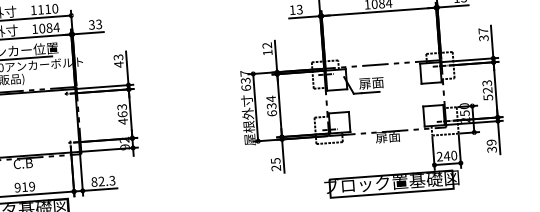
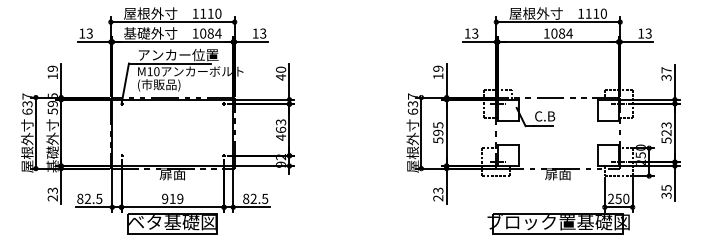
text: (91, 24) -> (255, 33), 33 -> 13
text: (267, 45) -> (438, 68), 12 -> 19
text: (117, 57) -> (280, 69), 43 -> 40
text: (371, 83) -> (544, 116), 扉面 -> C.B
text: (271, 105) -> (438, 132), 634 -> 595
text: (491, 143) -> (666, 188), 39 -> 35
text: (446, 155) -> (618, 198), 240 -> 250
text: (274, 160) -> (437, 190), 25 -> 23
text: (22, 164) -> (171, 174), C.B -> 扉面
text: (112, 179) -> (265, 197), 82.3 -> 82.5

